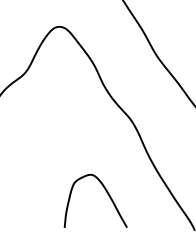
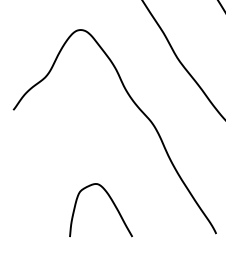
curve: (107, 194) -> (112, 203), moved

